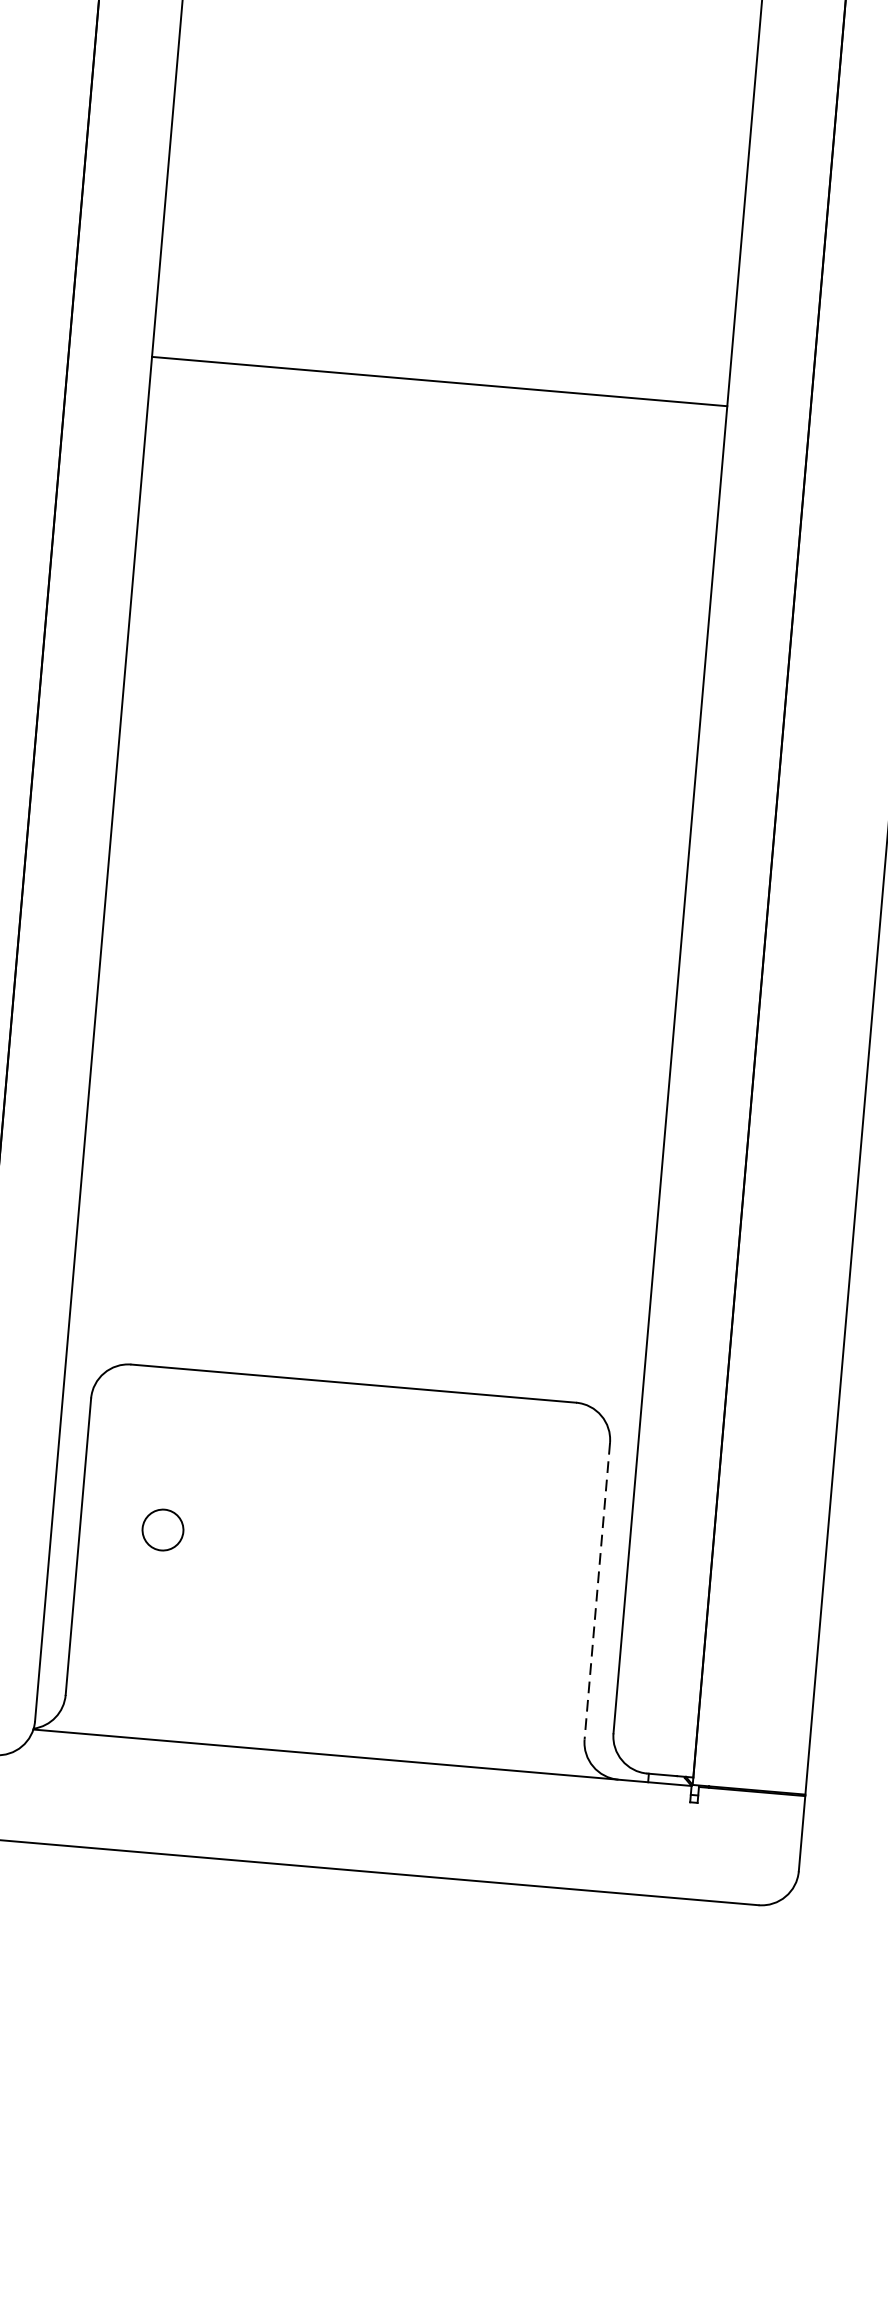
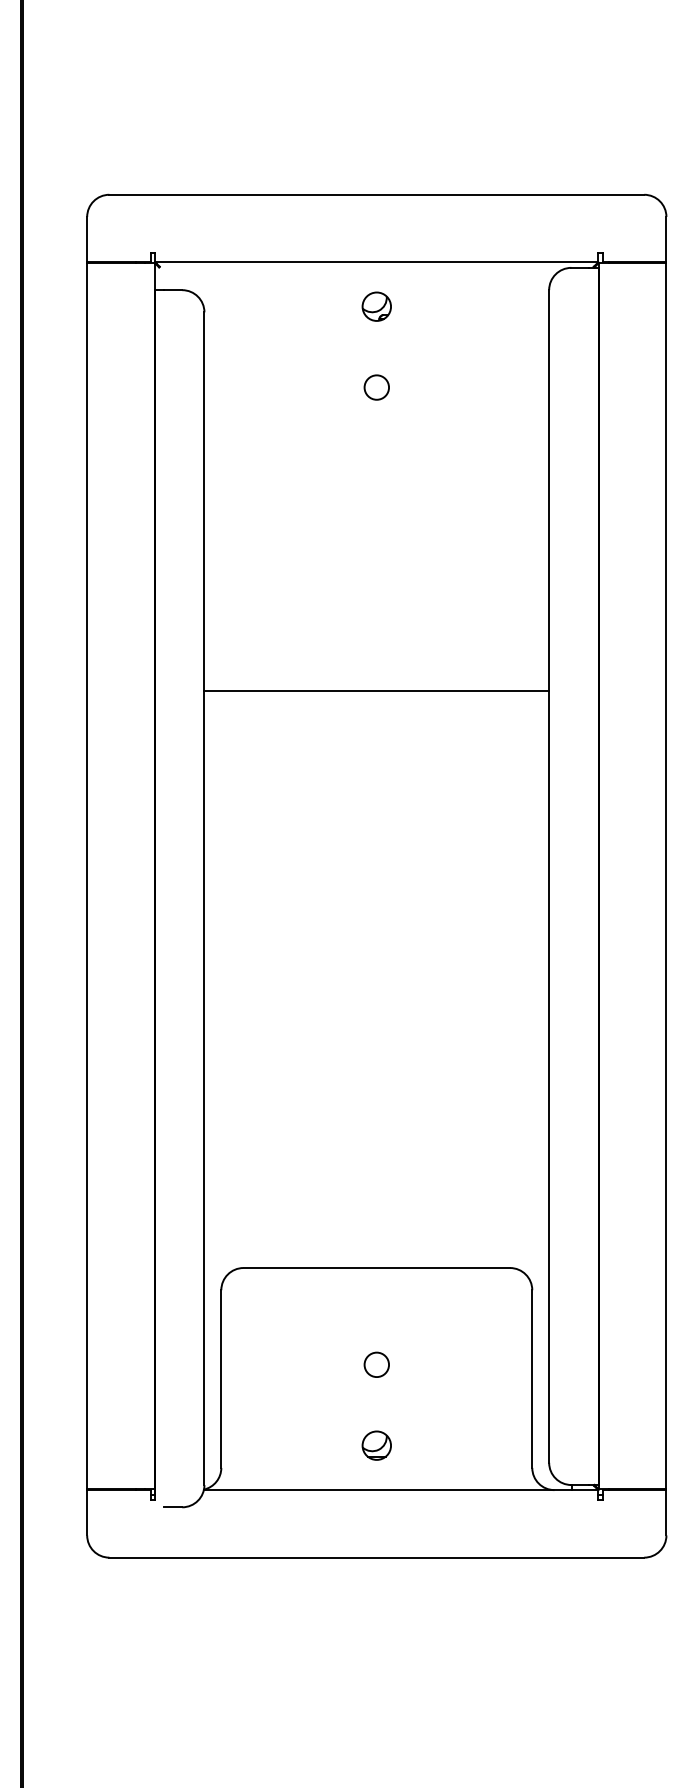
line: (439, 381) -> (376, 690), moved
circle: (162, 1529) -> (376, 1364), moved
line: (597, 1591) -> (532, 1379), dashed -> solid
part: (327, 1679) -> (376, 1445), added

